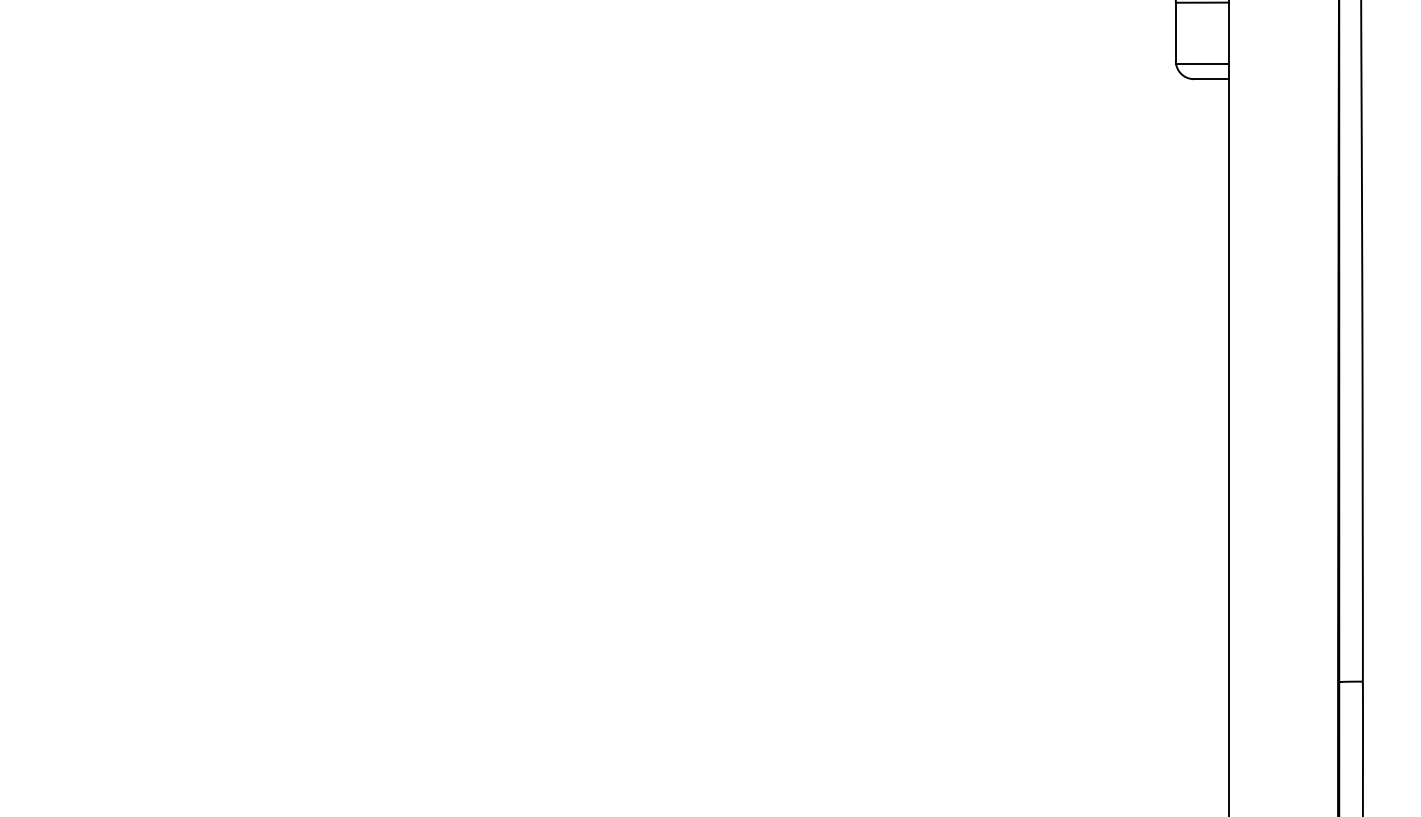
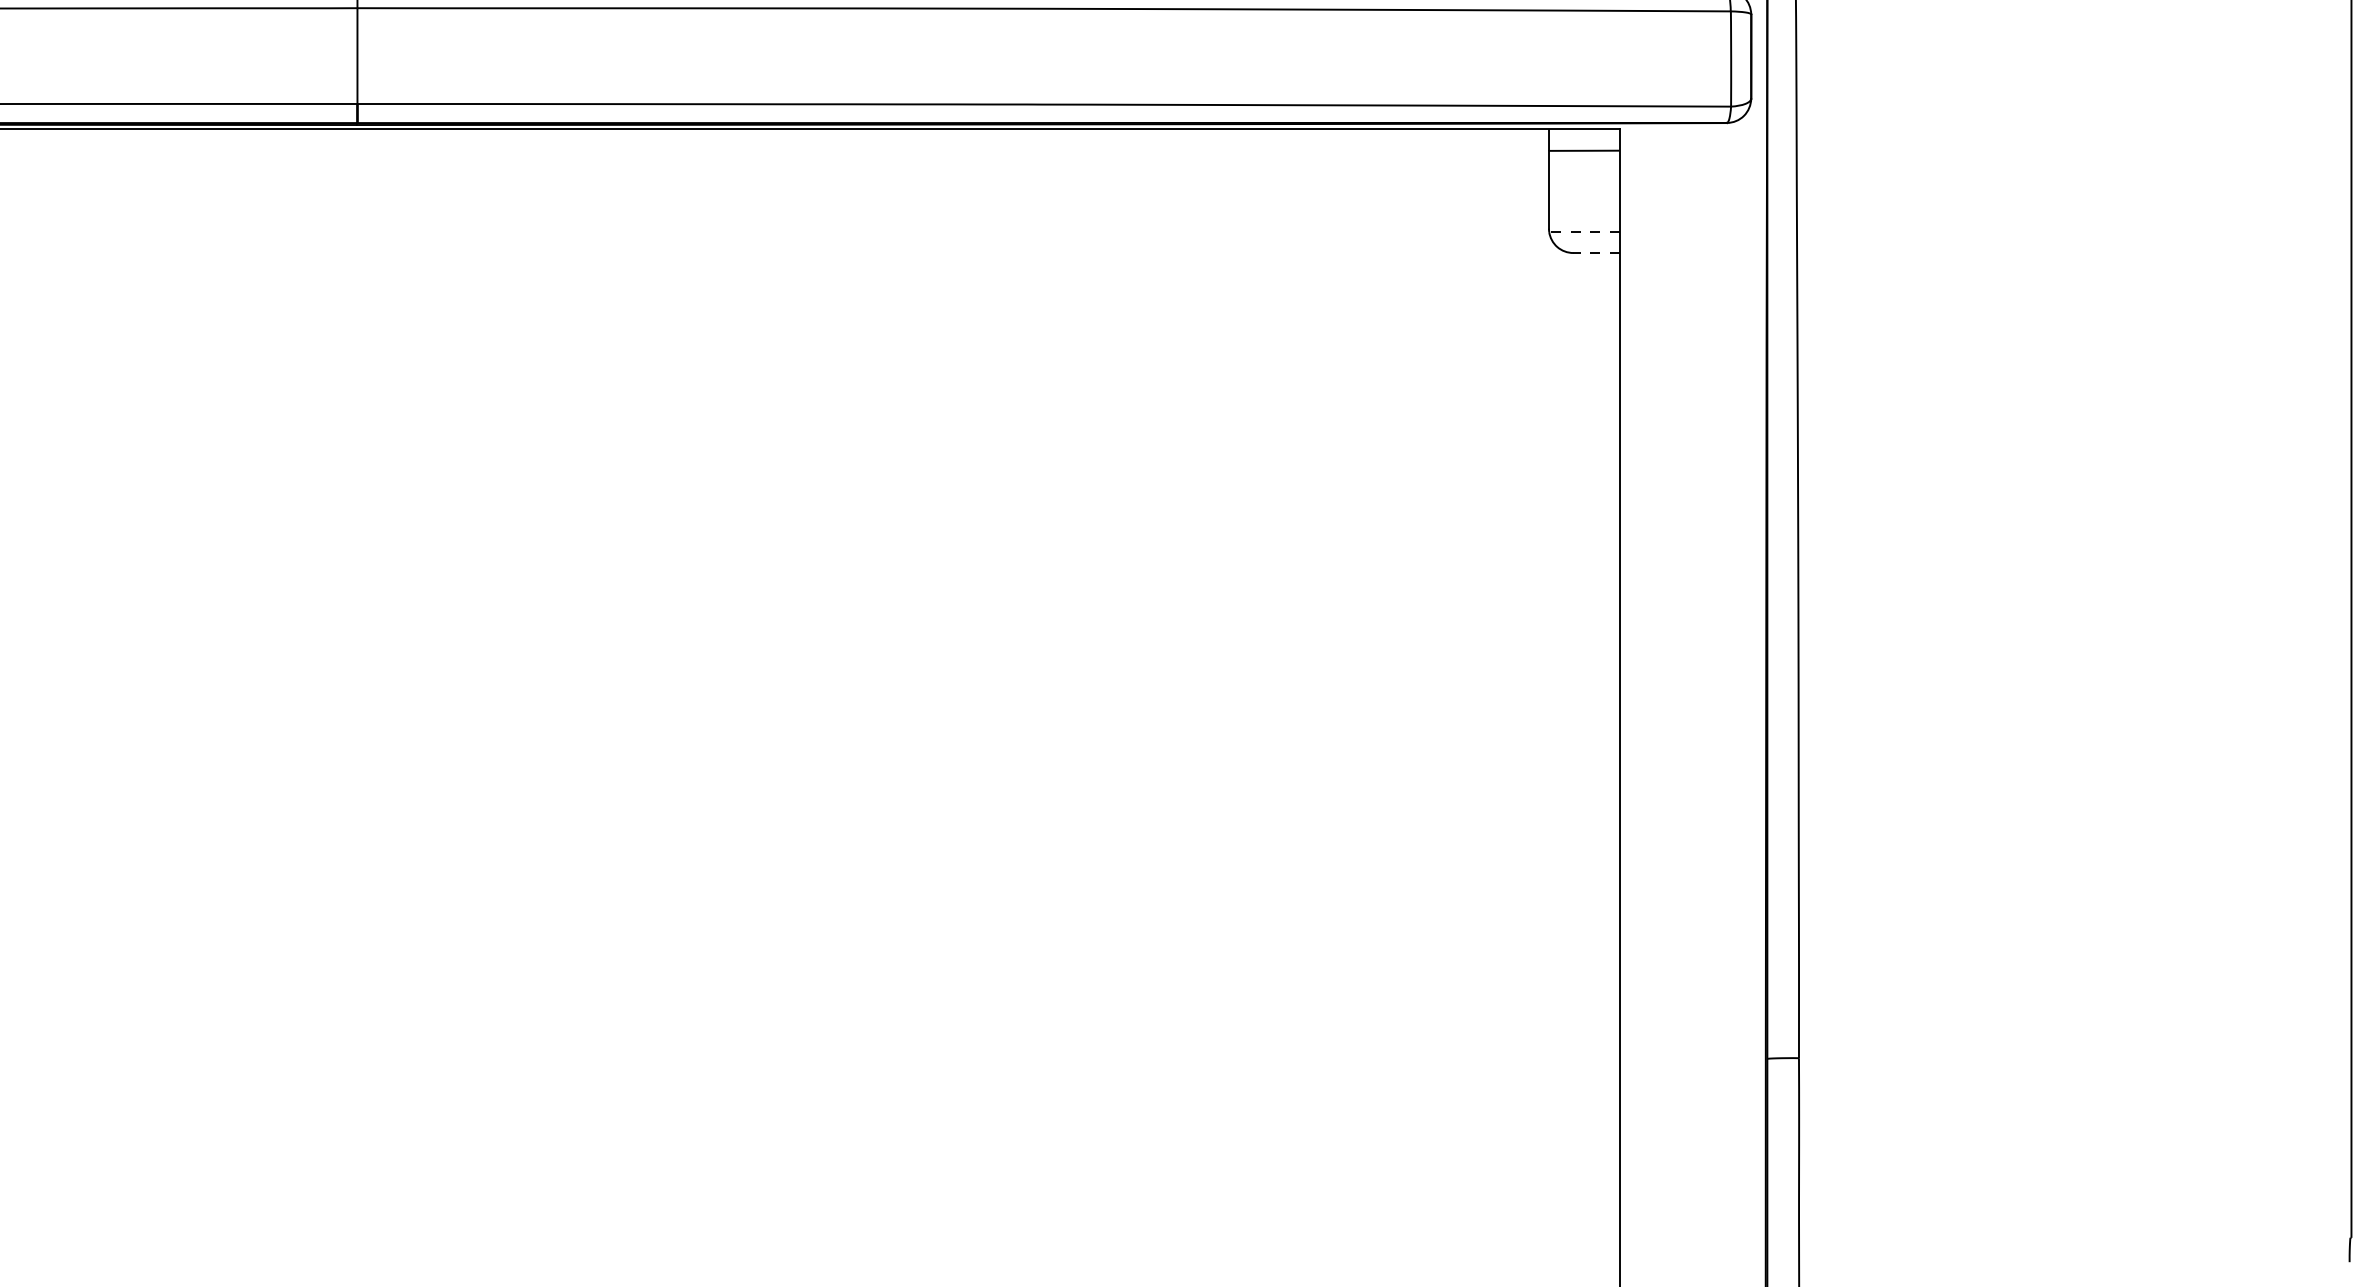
line: (1201, 63) -> (1583, 232), solid -> dashed
line: (1210, 79) -> (1595, 253), solid -> dashed

